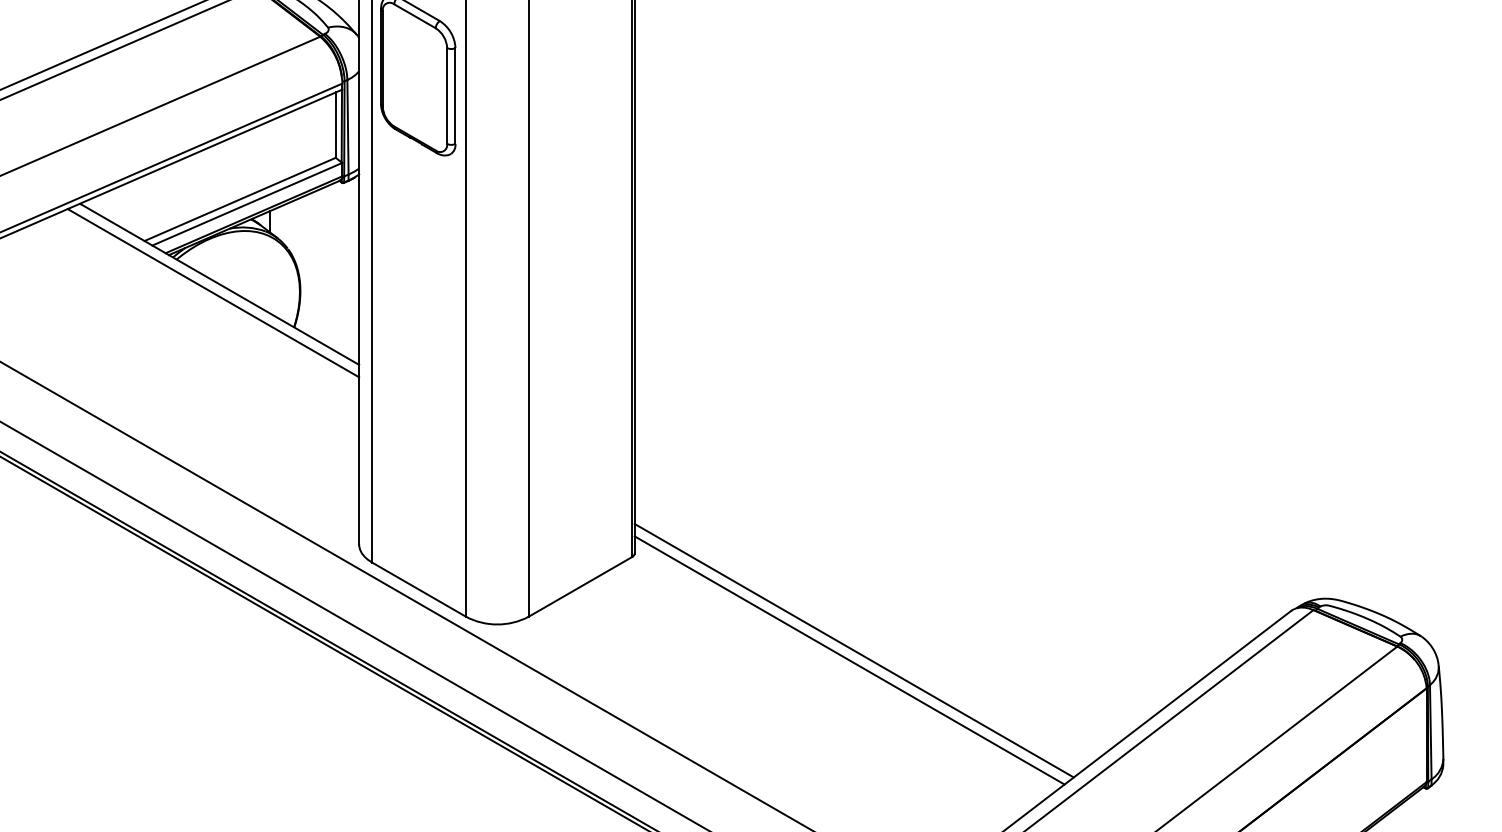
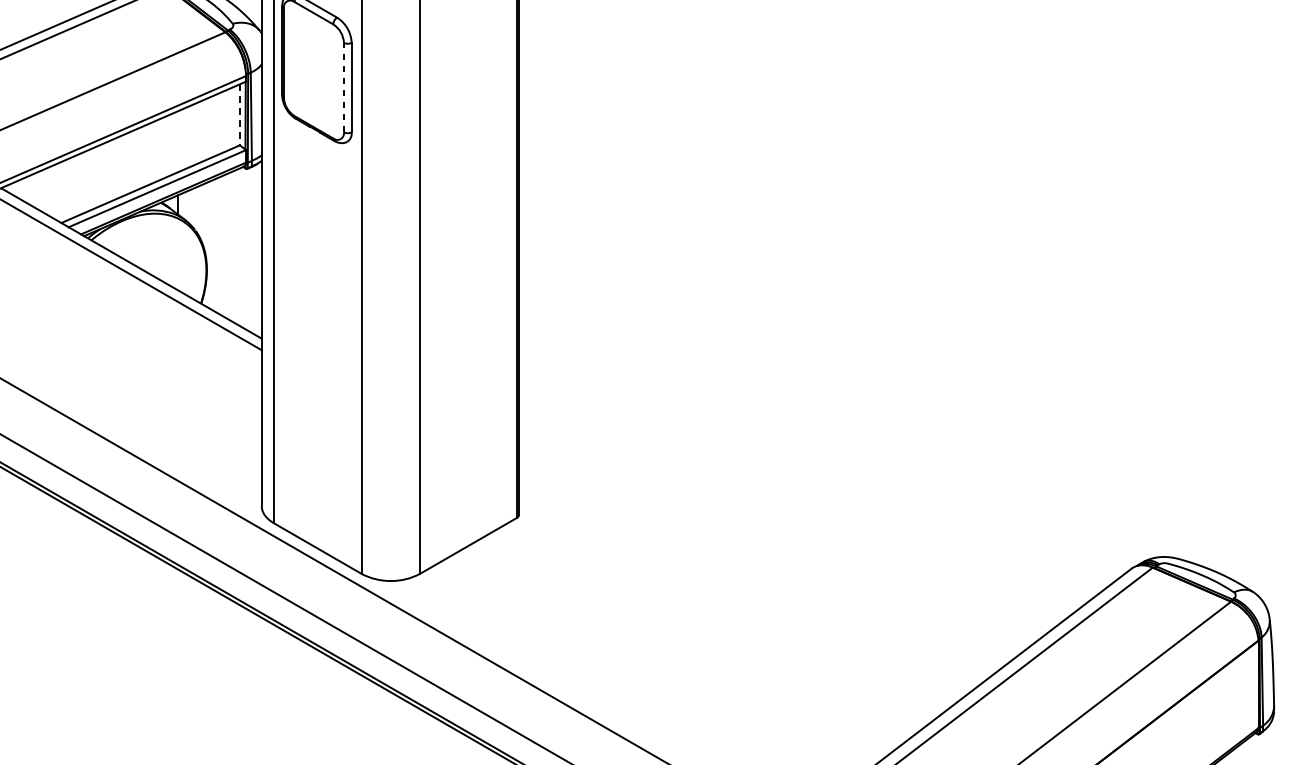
line: (447, 95) -> (344, 87), solid -> dashed
line: (335, 125) -> (239, 115), solid -> dashed
line: (853, 650) -> (723, 605), removed
line: (849, 660) -> (719, 614), removed

